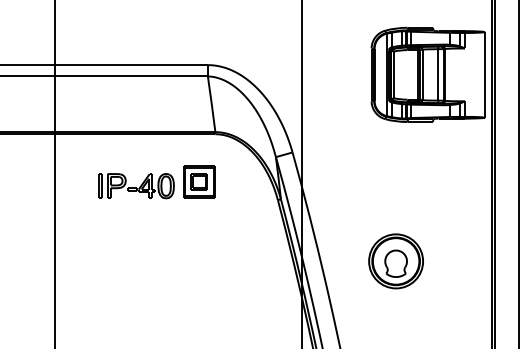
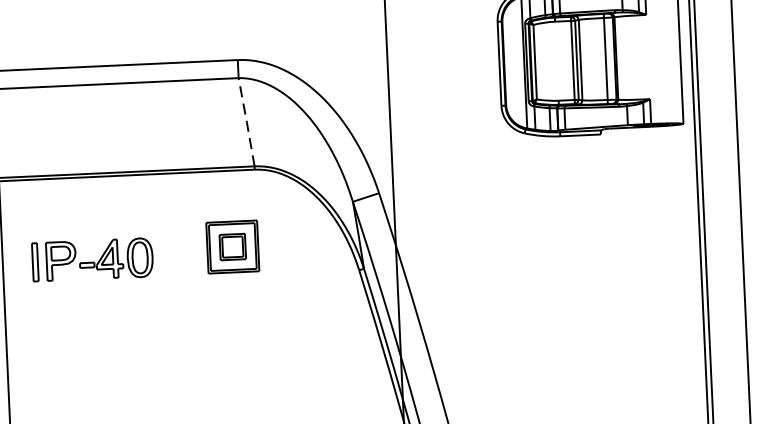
line: (211, 104) -> (246, 122), solid -> dashed
part: (136, 186) -> (92, 260), moved
part: (395, 261) -> (551, 359), removed

